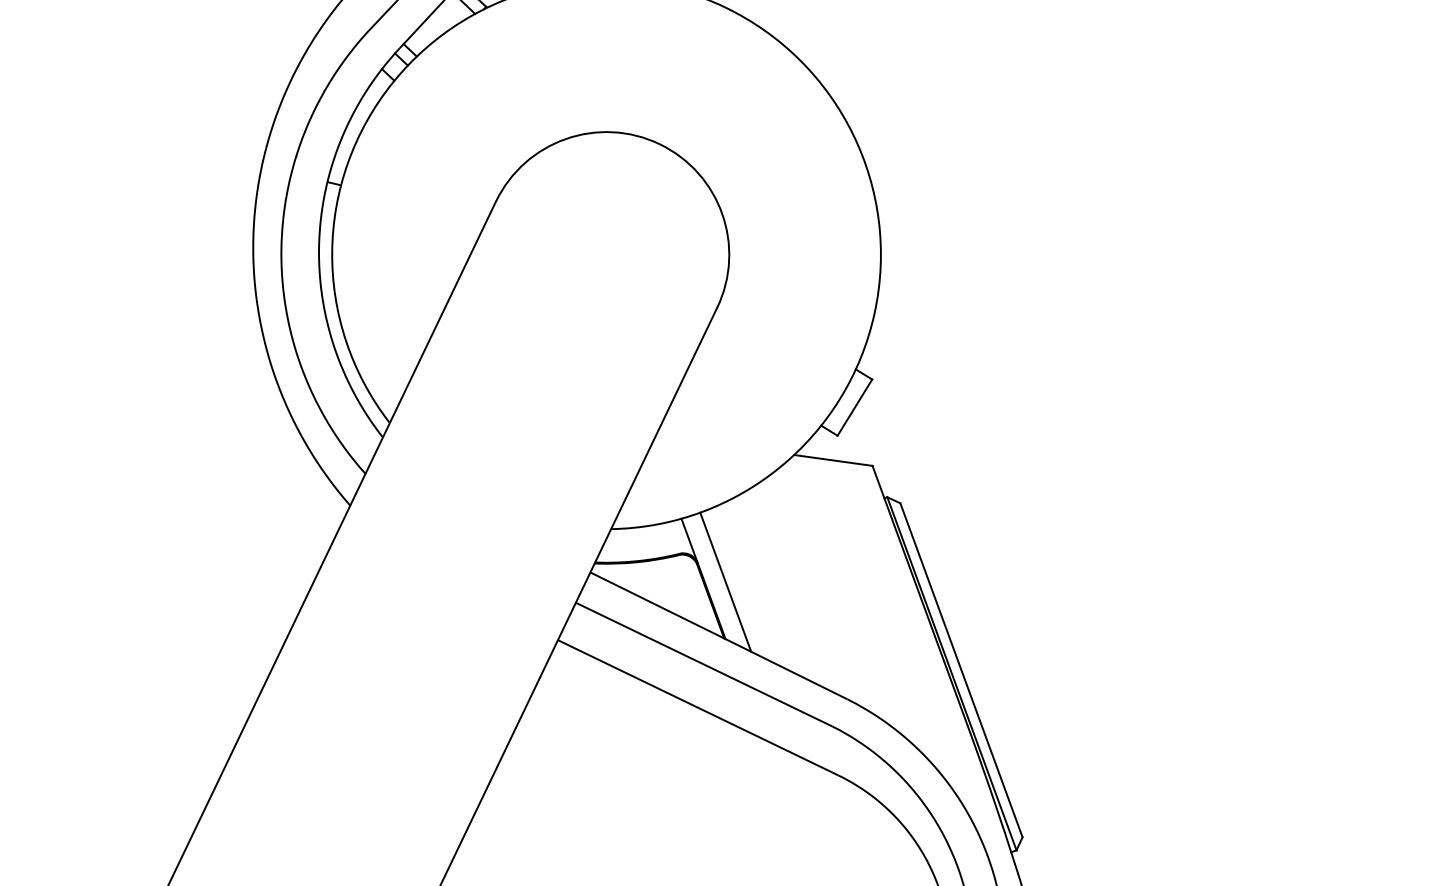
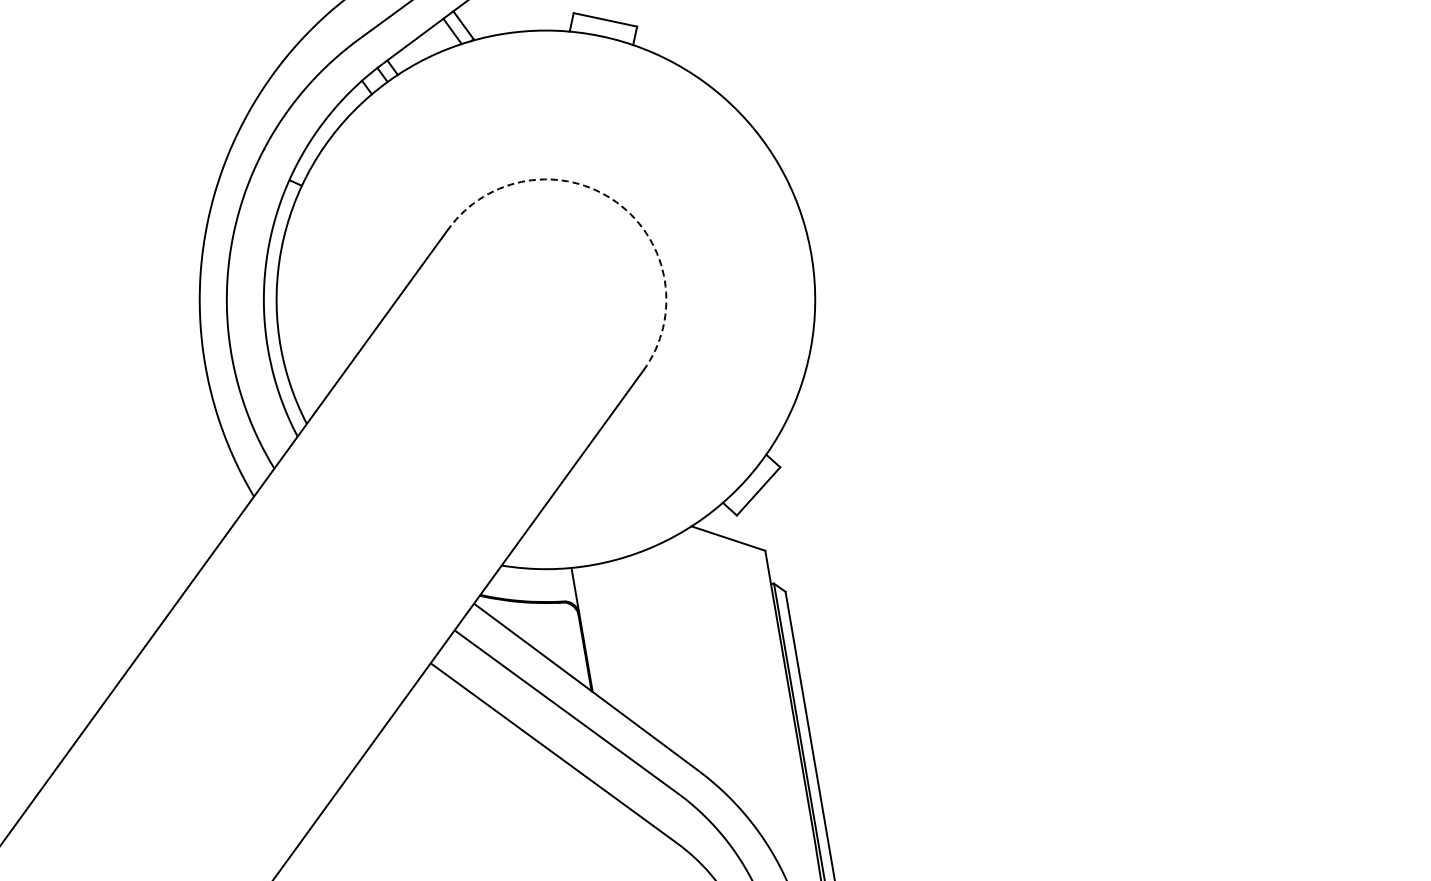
arc: (659, 144) -> (616, 202), solid -> dashed
line: (725, 581) -> (602, 636), removed

